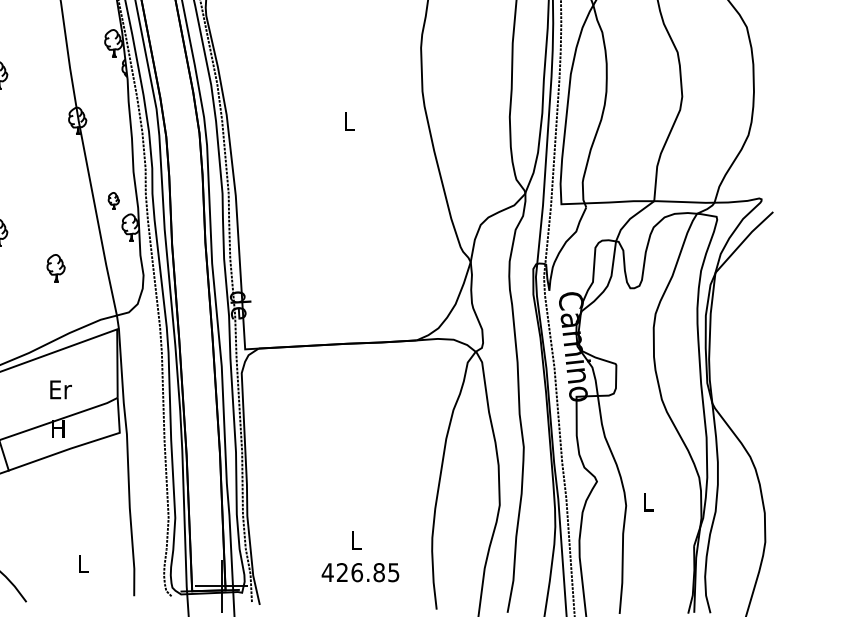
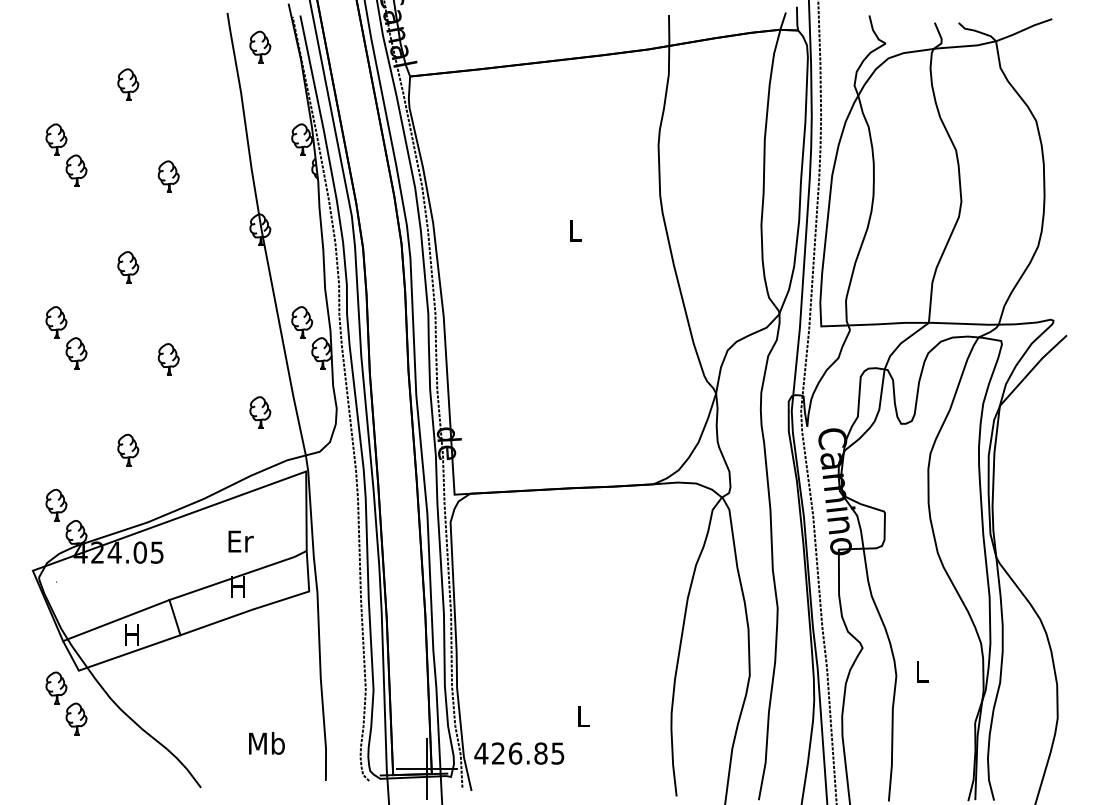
part: (114, 200) -> (302, 322), size x1.67
part: (56, 268) -> (260, 412), moved
text: (82, 563) -> (266, 743), L -> Mb
text: (360, 572) -> (519, 753), moved

